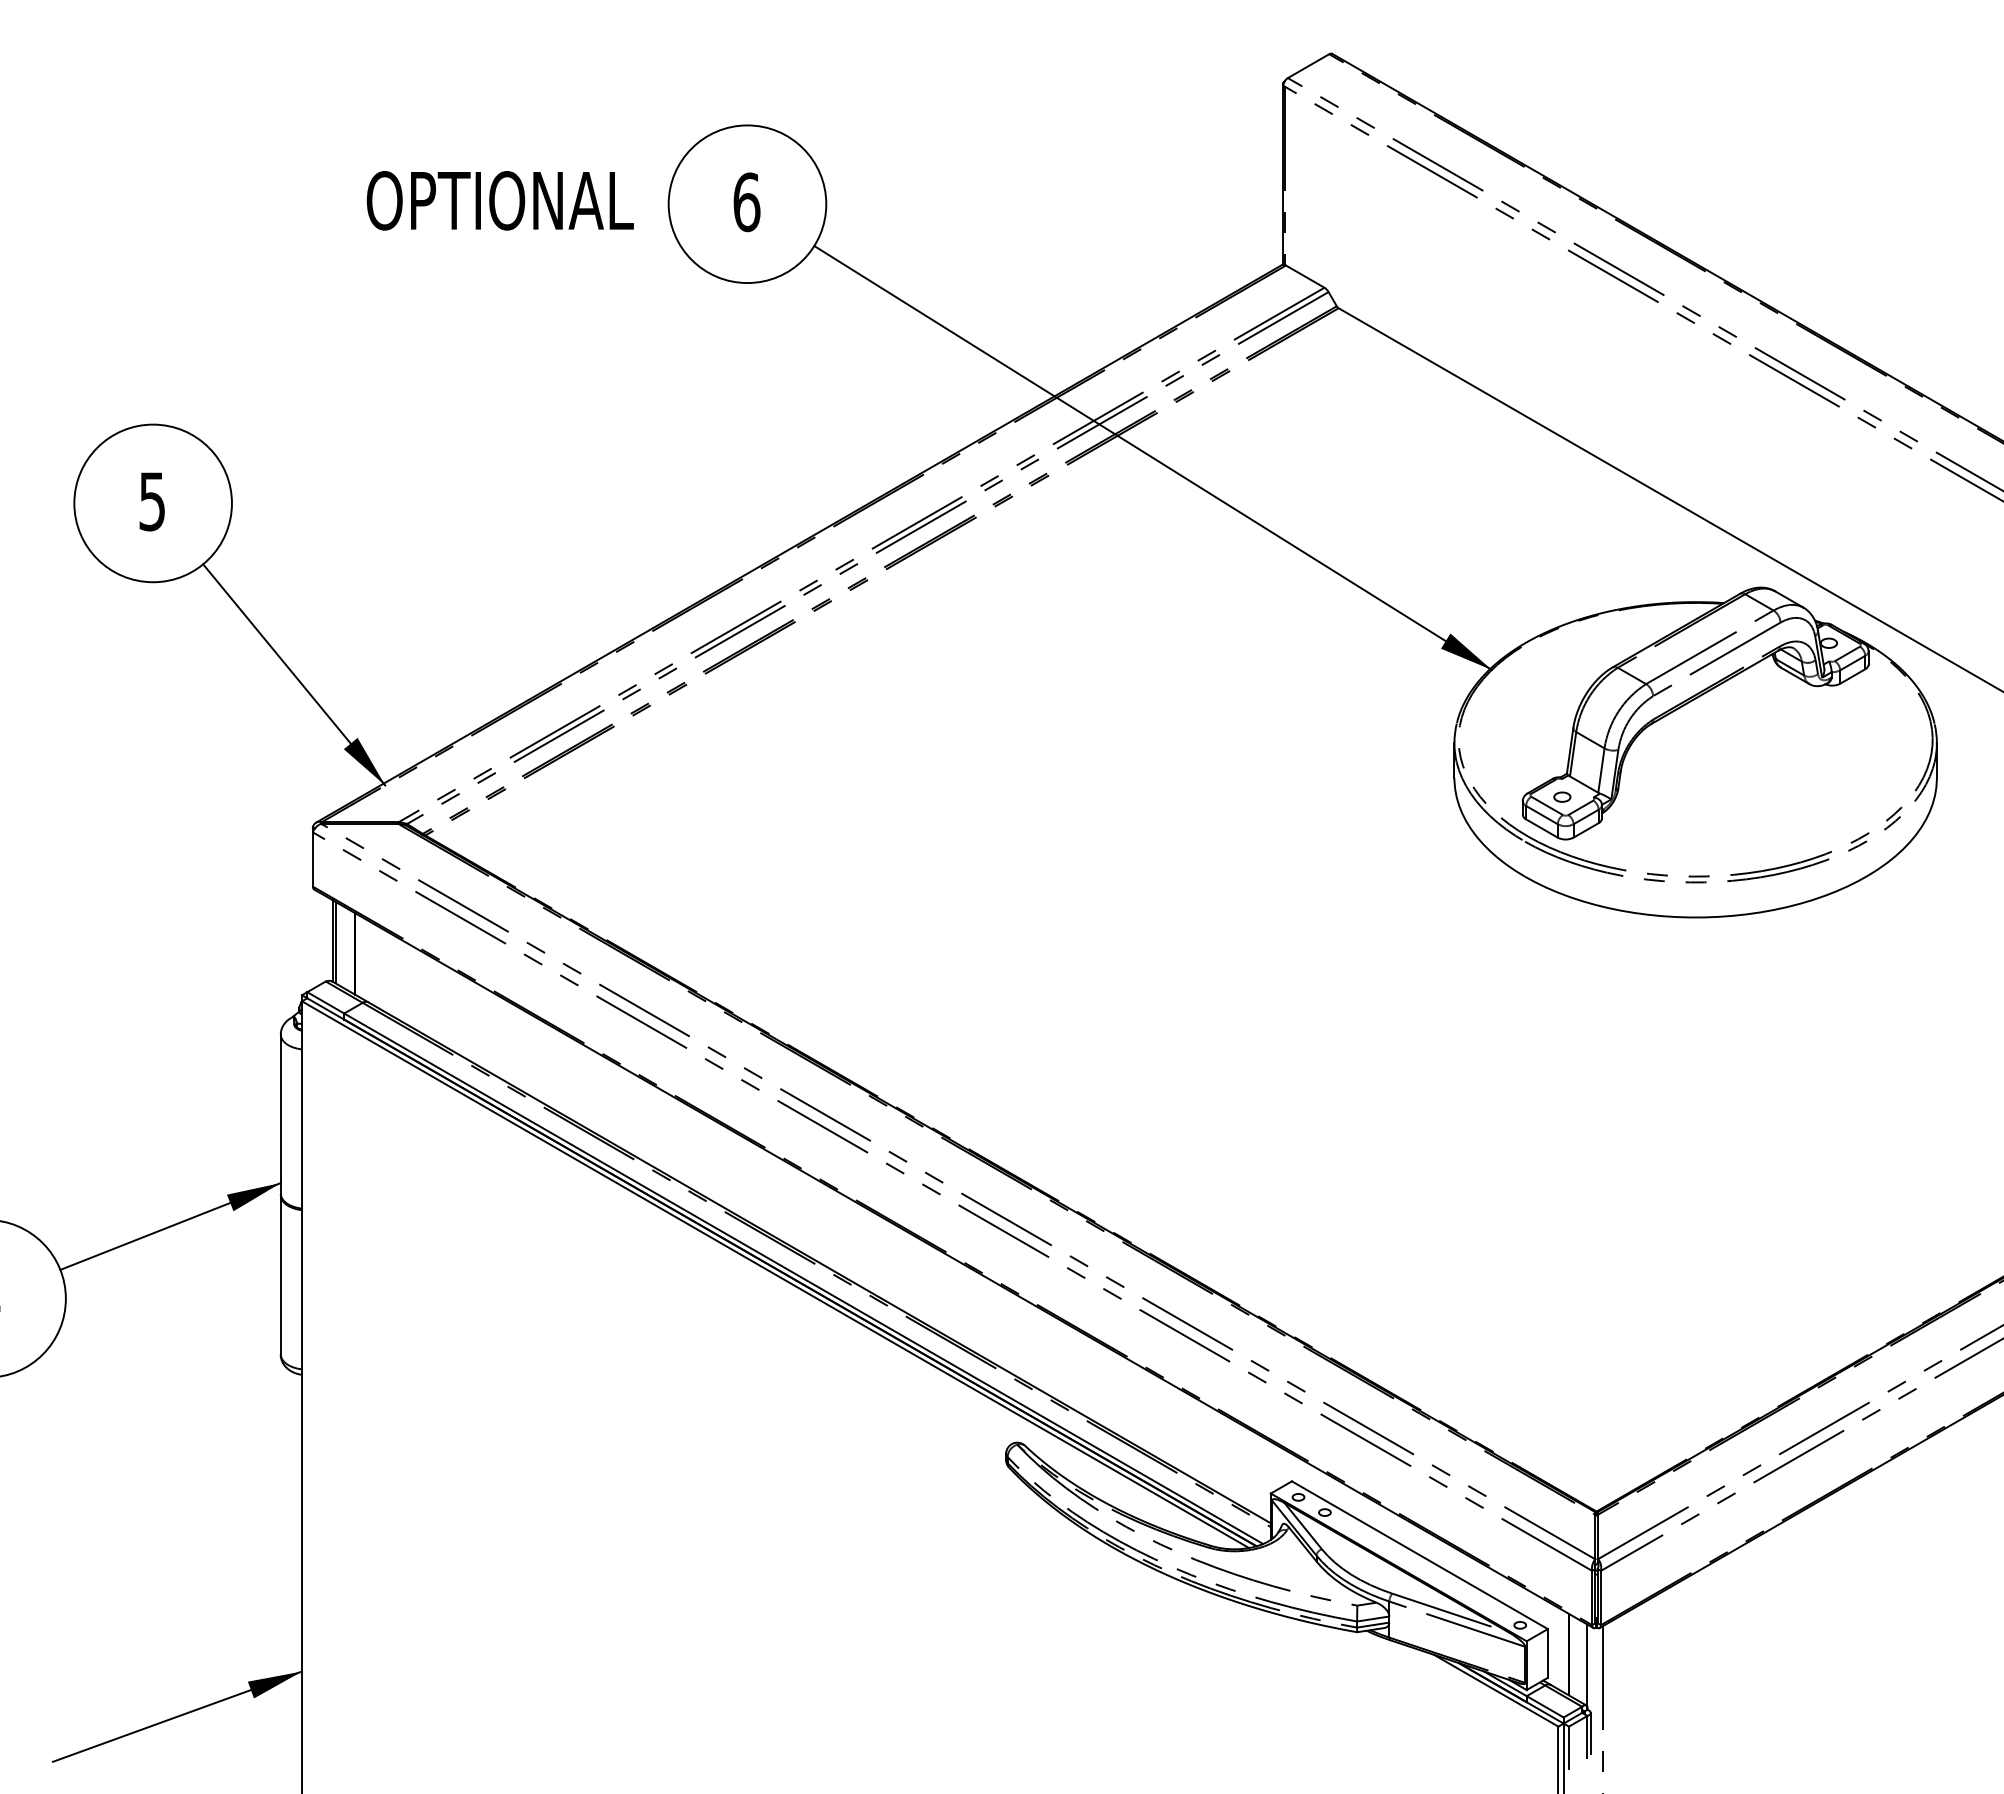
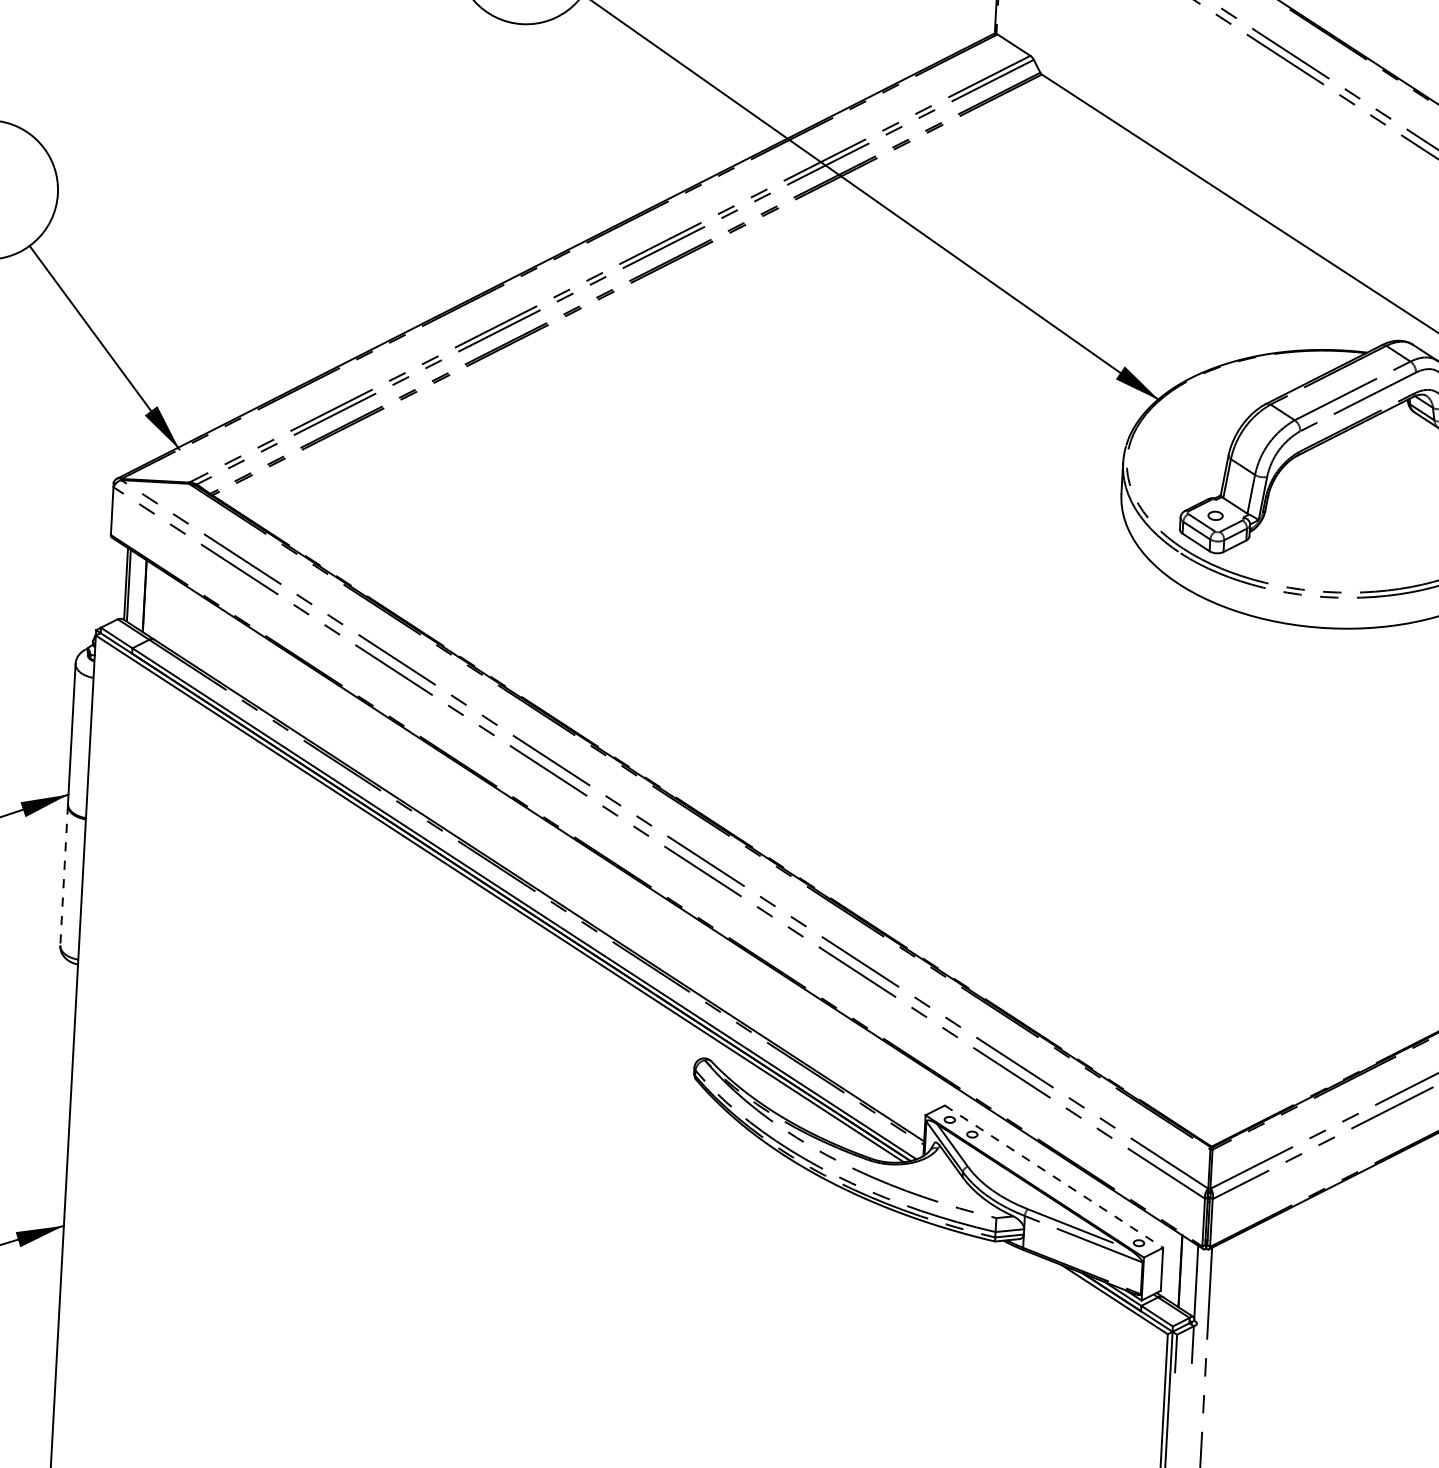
line: (280, 1274) -> (63, 875), solid -> dashed
line: (1419, 1555) -> (1053, 1176), solid -> dashed
line: (1590, 1733) -> (1195, 1341), removed

